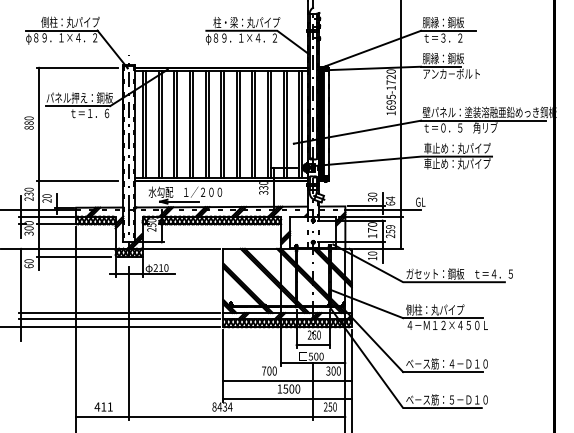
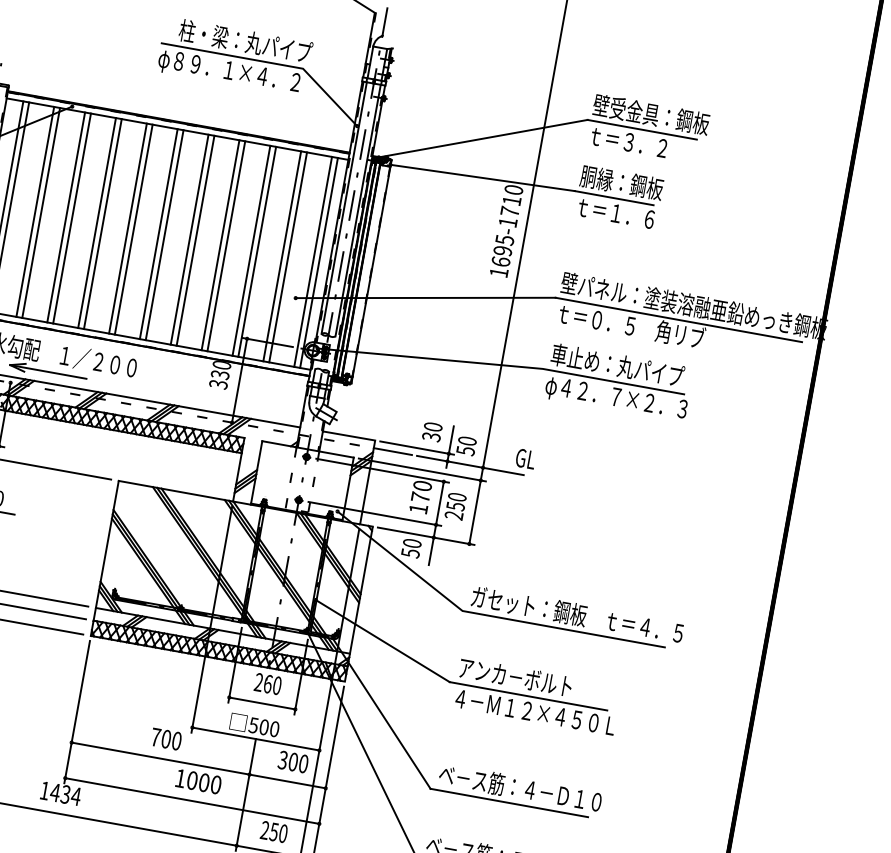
text: (451, 22) -> (650, 114), 胴縁：鋼板 -> 壁受金具：鋼板
text: (451, 73) -> (632, 215), アンカ－ボルト -> ｔ＝１．６
text: (390, 76) -> (510, 199), 1695-1720 -> 1695-1710
text: (459, 164) -> (615, 398), 車止め：丸パイプ -> φ４２．７×２．３
text: (390, 200) -> (466, 444), 64 -> 50
text: (390, 226) -> (457, 496), 259 -> 250
text: (372, 258) -> (410, 553), 10 -> 50
text: (435, 309) -> (516, 676), 側柱：丸パイプ -> アンカ－ボルト
text: (285, 388) -> (191, 779), 1500 -> 1000
text: (214, 406) -> (45, 789), 8434 -> 1434

